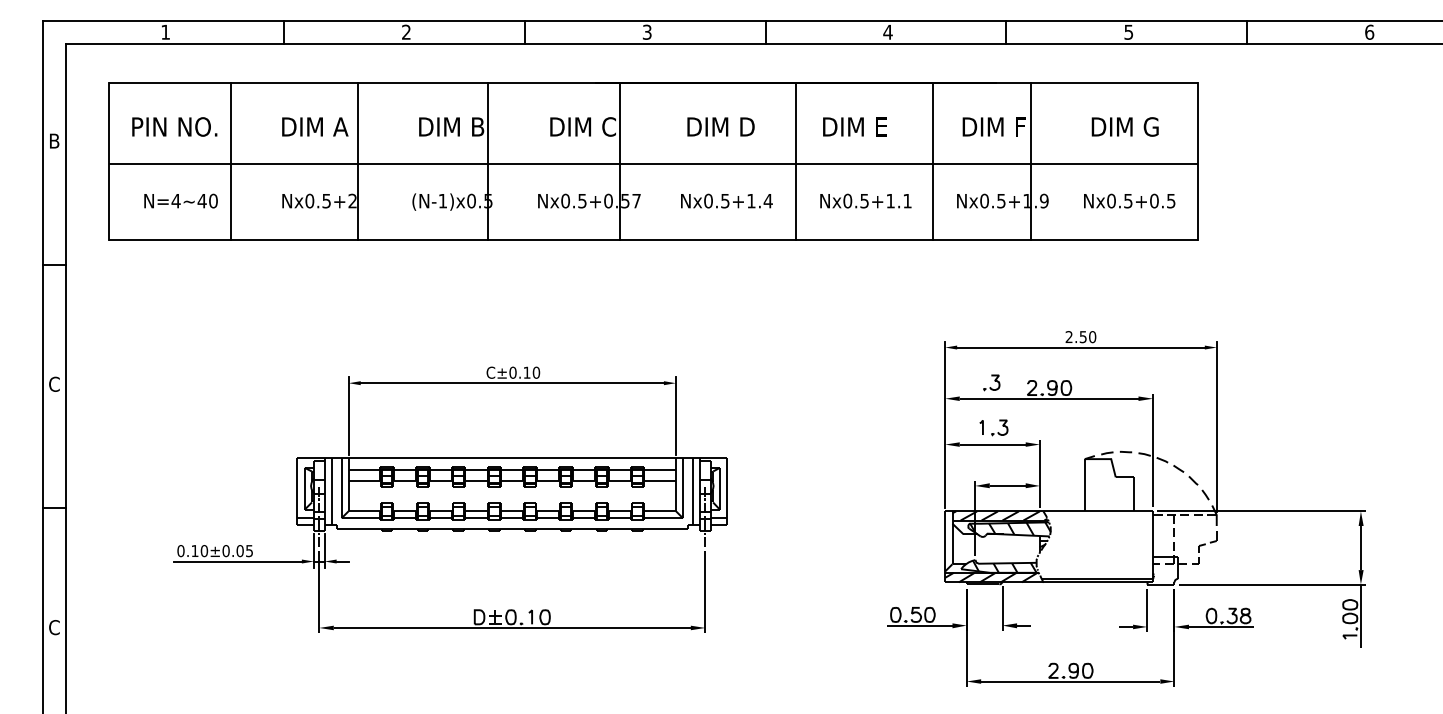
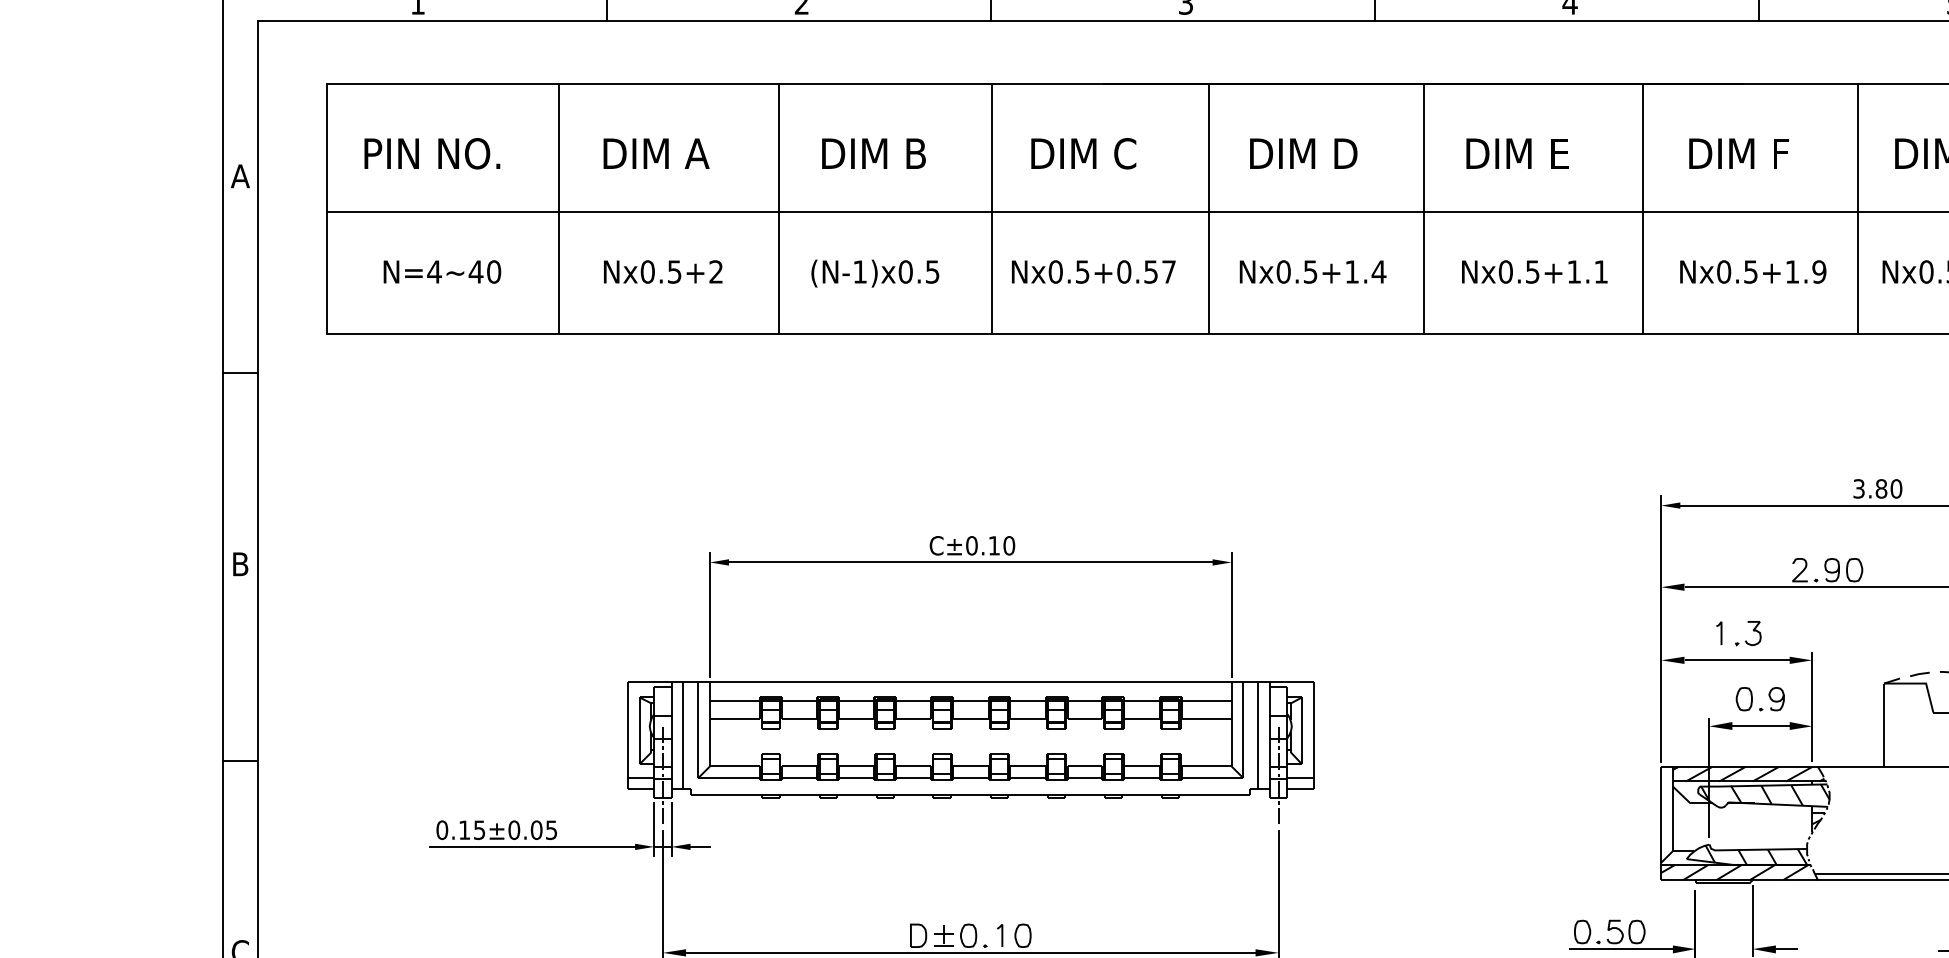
text: (54, 140) -> (240, 175), B -> A
line: (231, 161) -> (559, 208), moved
line: (358, 161) -> (779, 208), moved
line: (487, 161) -> (991, 208), moved
line: (620, 161) -> (1208, 208), moved
line: (1030, 161) -> (1857, 208), moved
text: (1075, 337) -> (1869, 489), 2.50 -> 3.80
part: (991, 382) -> (1735, 561), removed
text: (54, 383) -> (240, 562), C -> B
part: (1006, 468) -> (1759, 698), added
text: (204, 551) -> (479, 830), 0.10±0.05 -> 0.15±0.05

